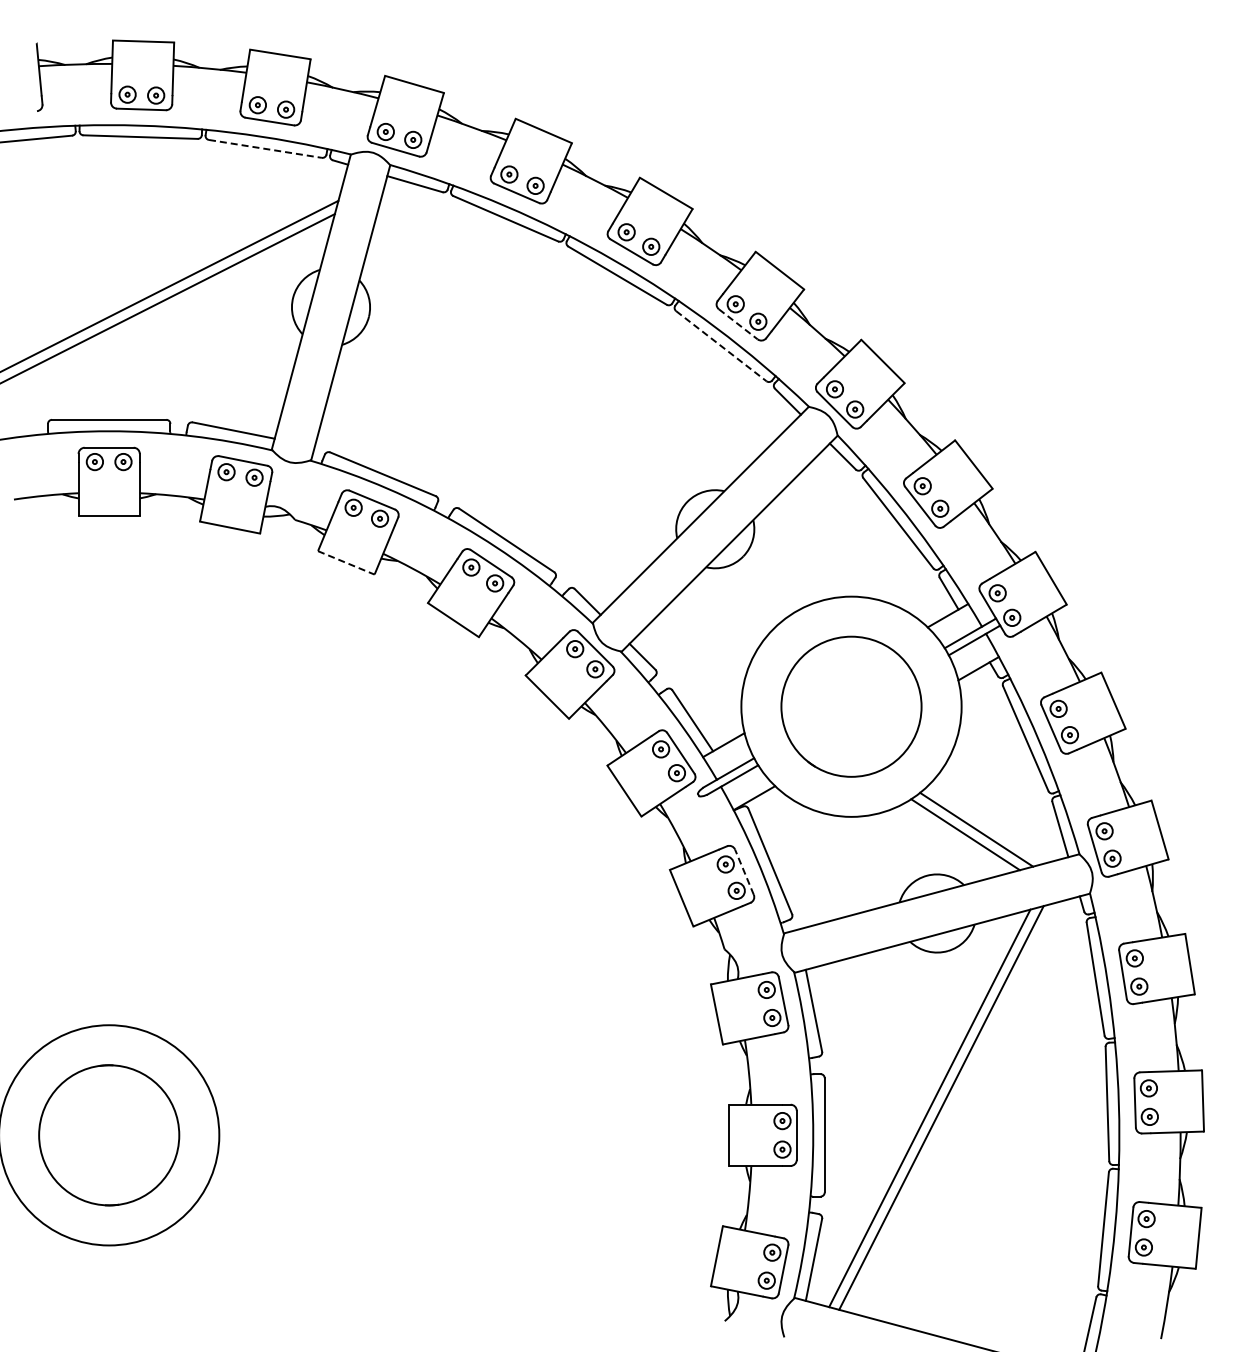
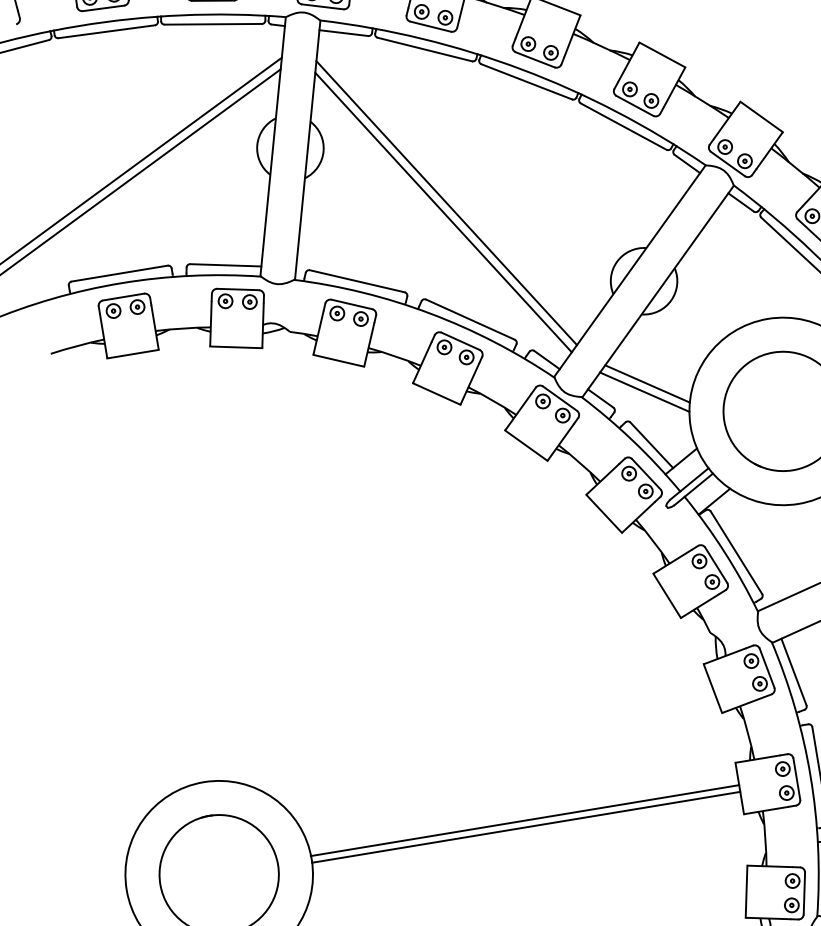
line: (265, 148) -> (213, 23), dashed -> solid
line: (738, 324) -> (635, 106), dashed -> solid
line: (721, 346) -> (623, 126), dashed -> solid
line: (501, 400) -> (446, 202), added
line: (495, 410) -> (442, 212), added
line: (346, 562) -> (338, 360), dashed -> solid
line: (699, 648) -> (647, 383), added
line: (694, 657) -> (644, 391), added
line: (744, 871) -> (716, 564), dashed -> solid
line: (473, 1131) -> (524, 820), added
line: (473, 1139) -> (525, 827), added

